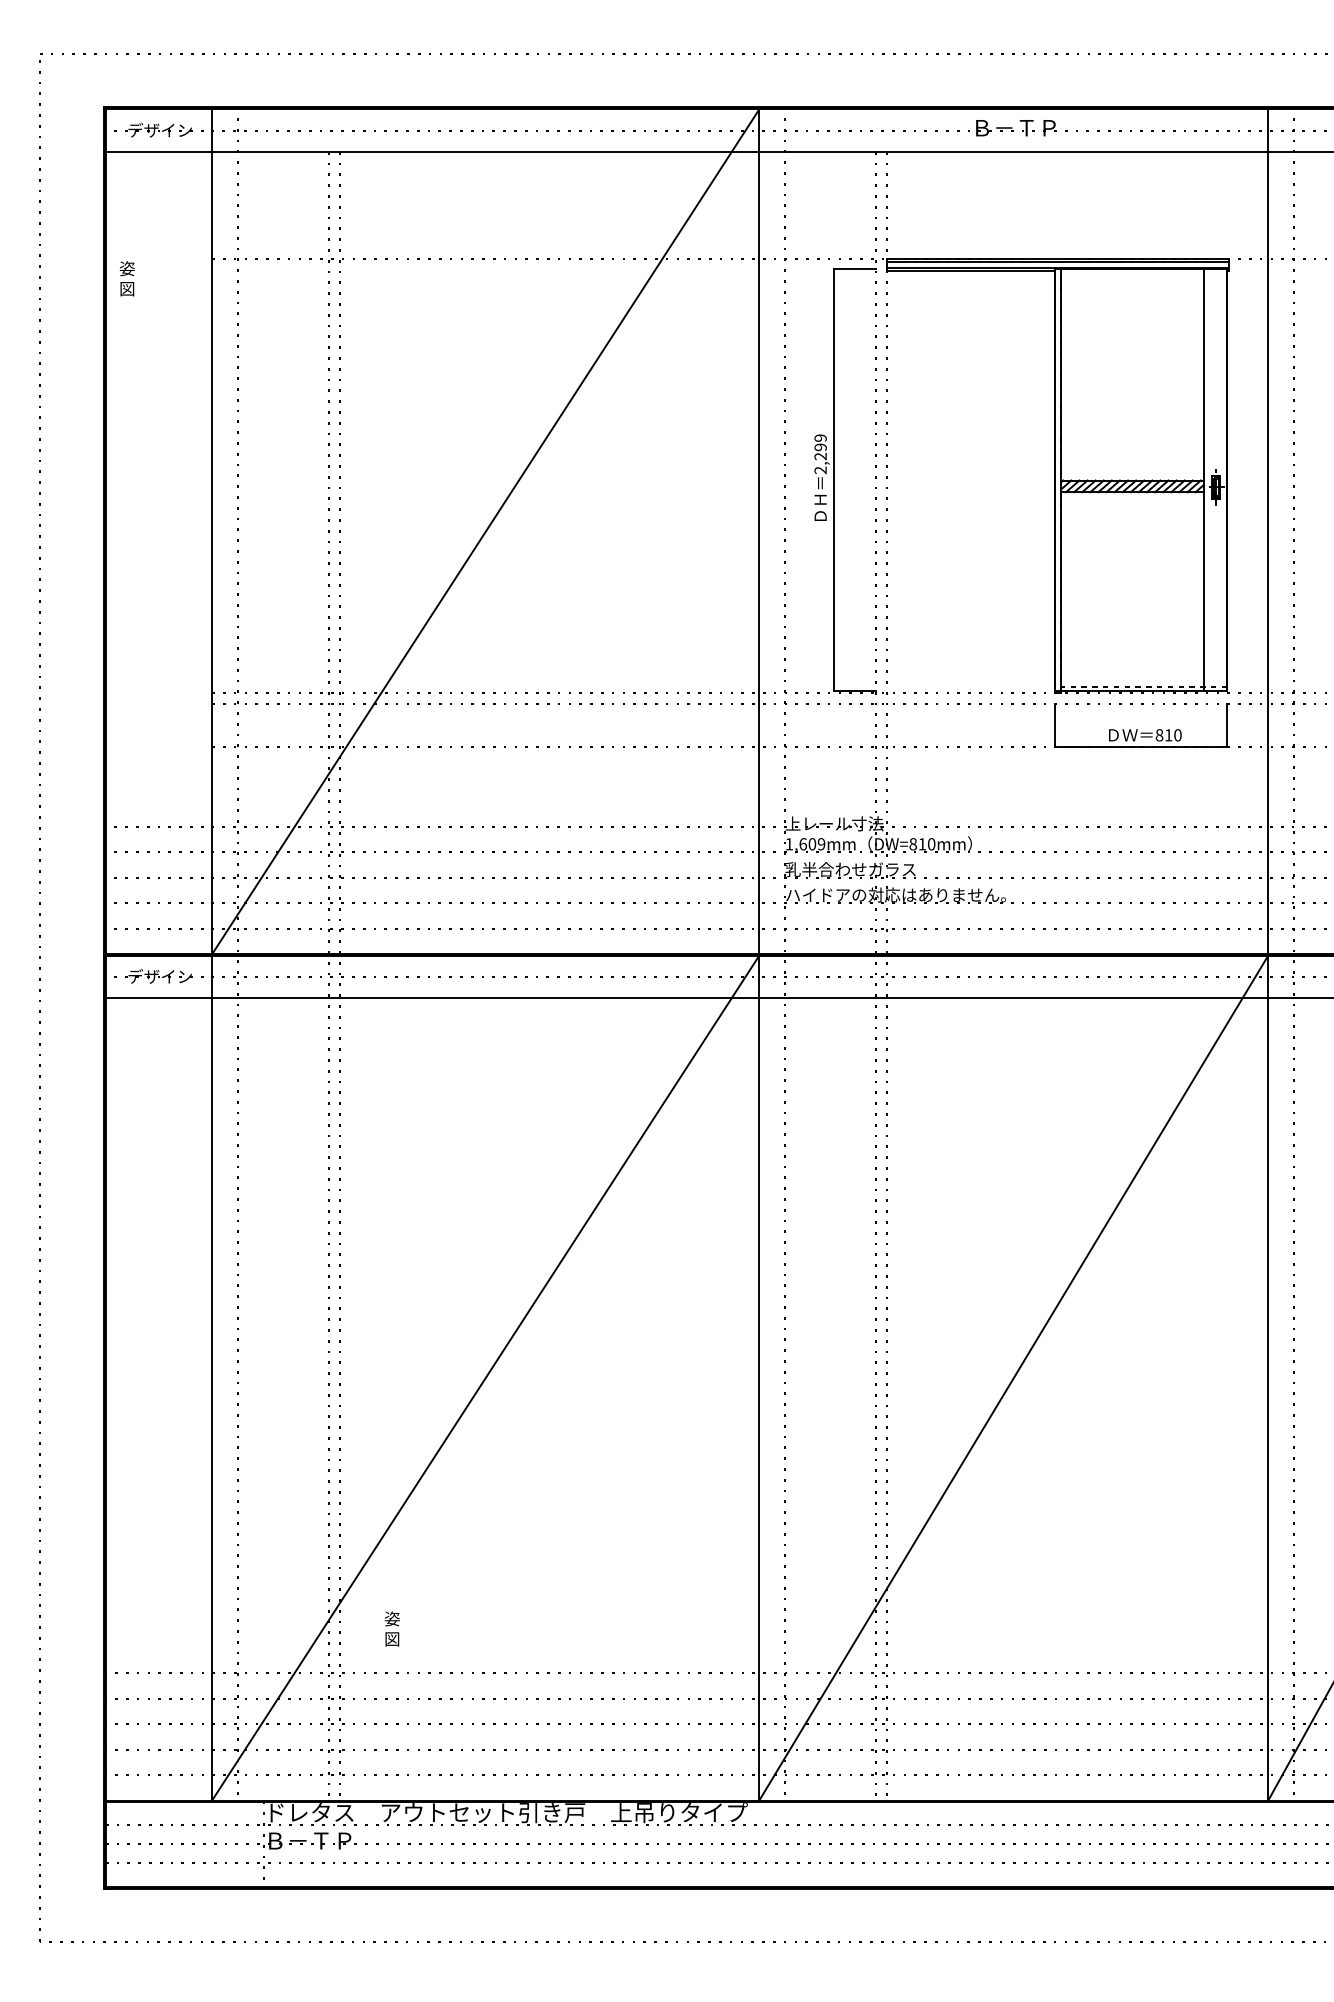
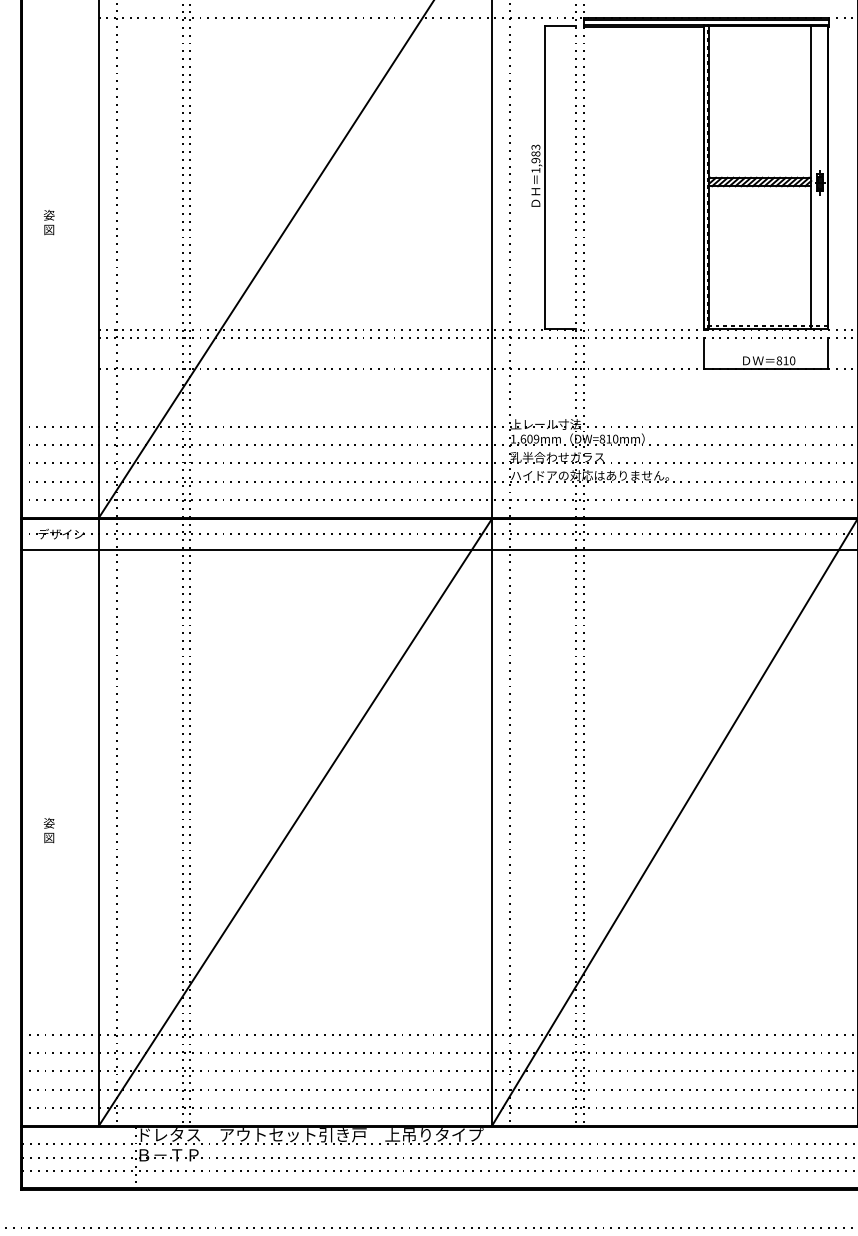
text: (126, 278) -> (48, 222), moved
text: (820, 454) -> (535, 159), 2,299 -> 1,983
text: (391, 1628) -> (48, 830), moved

